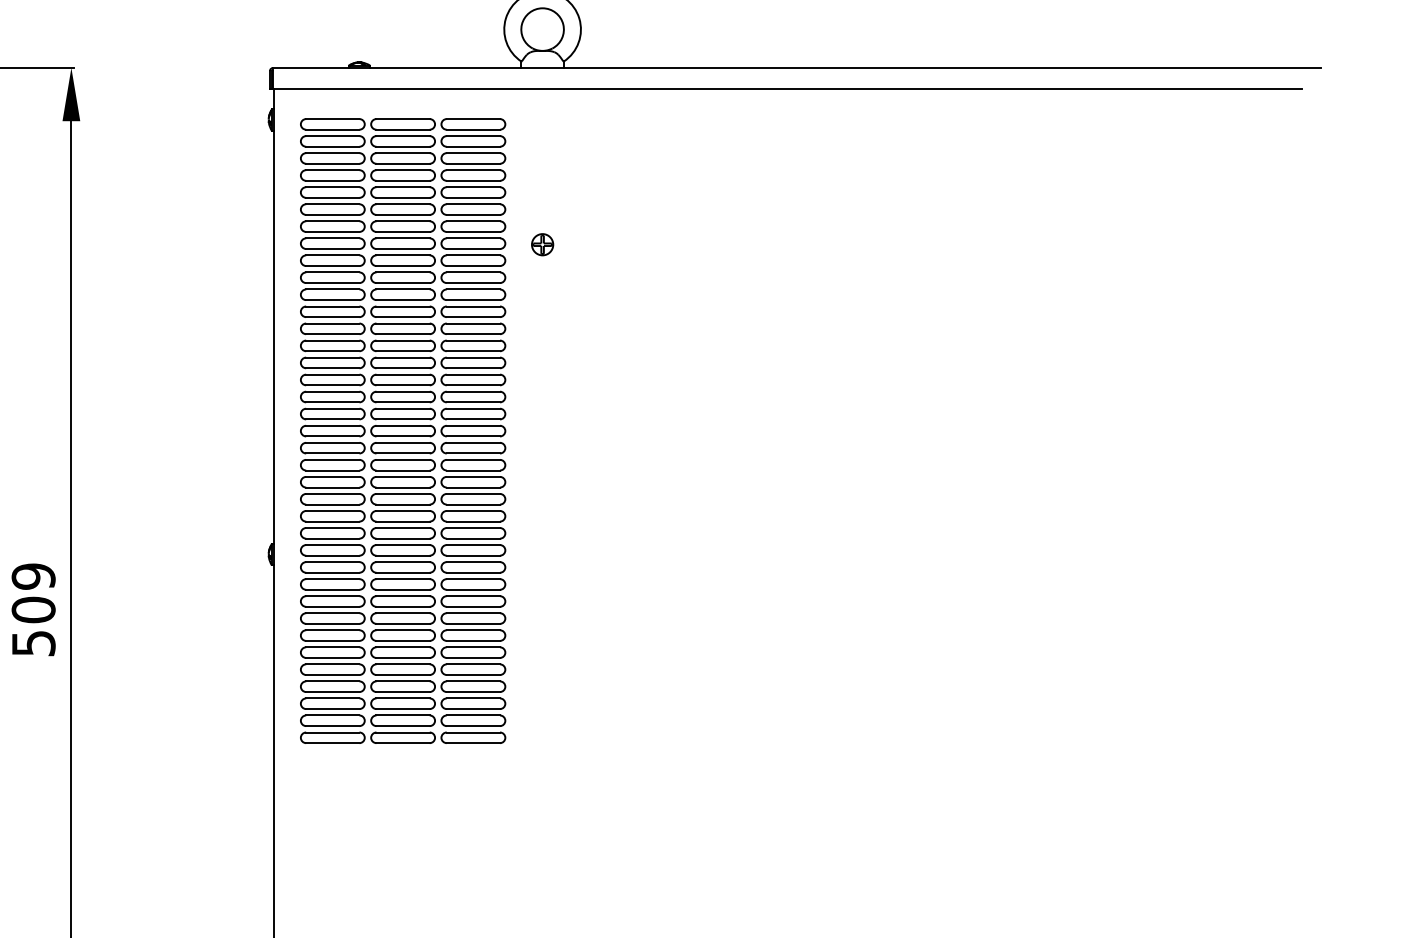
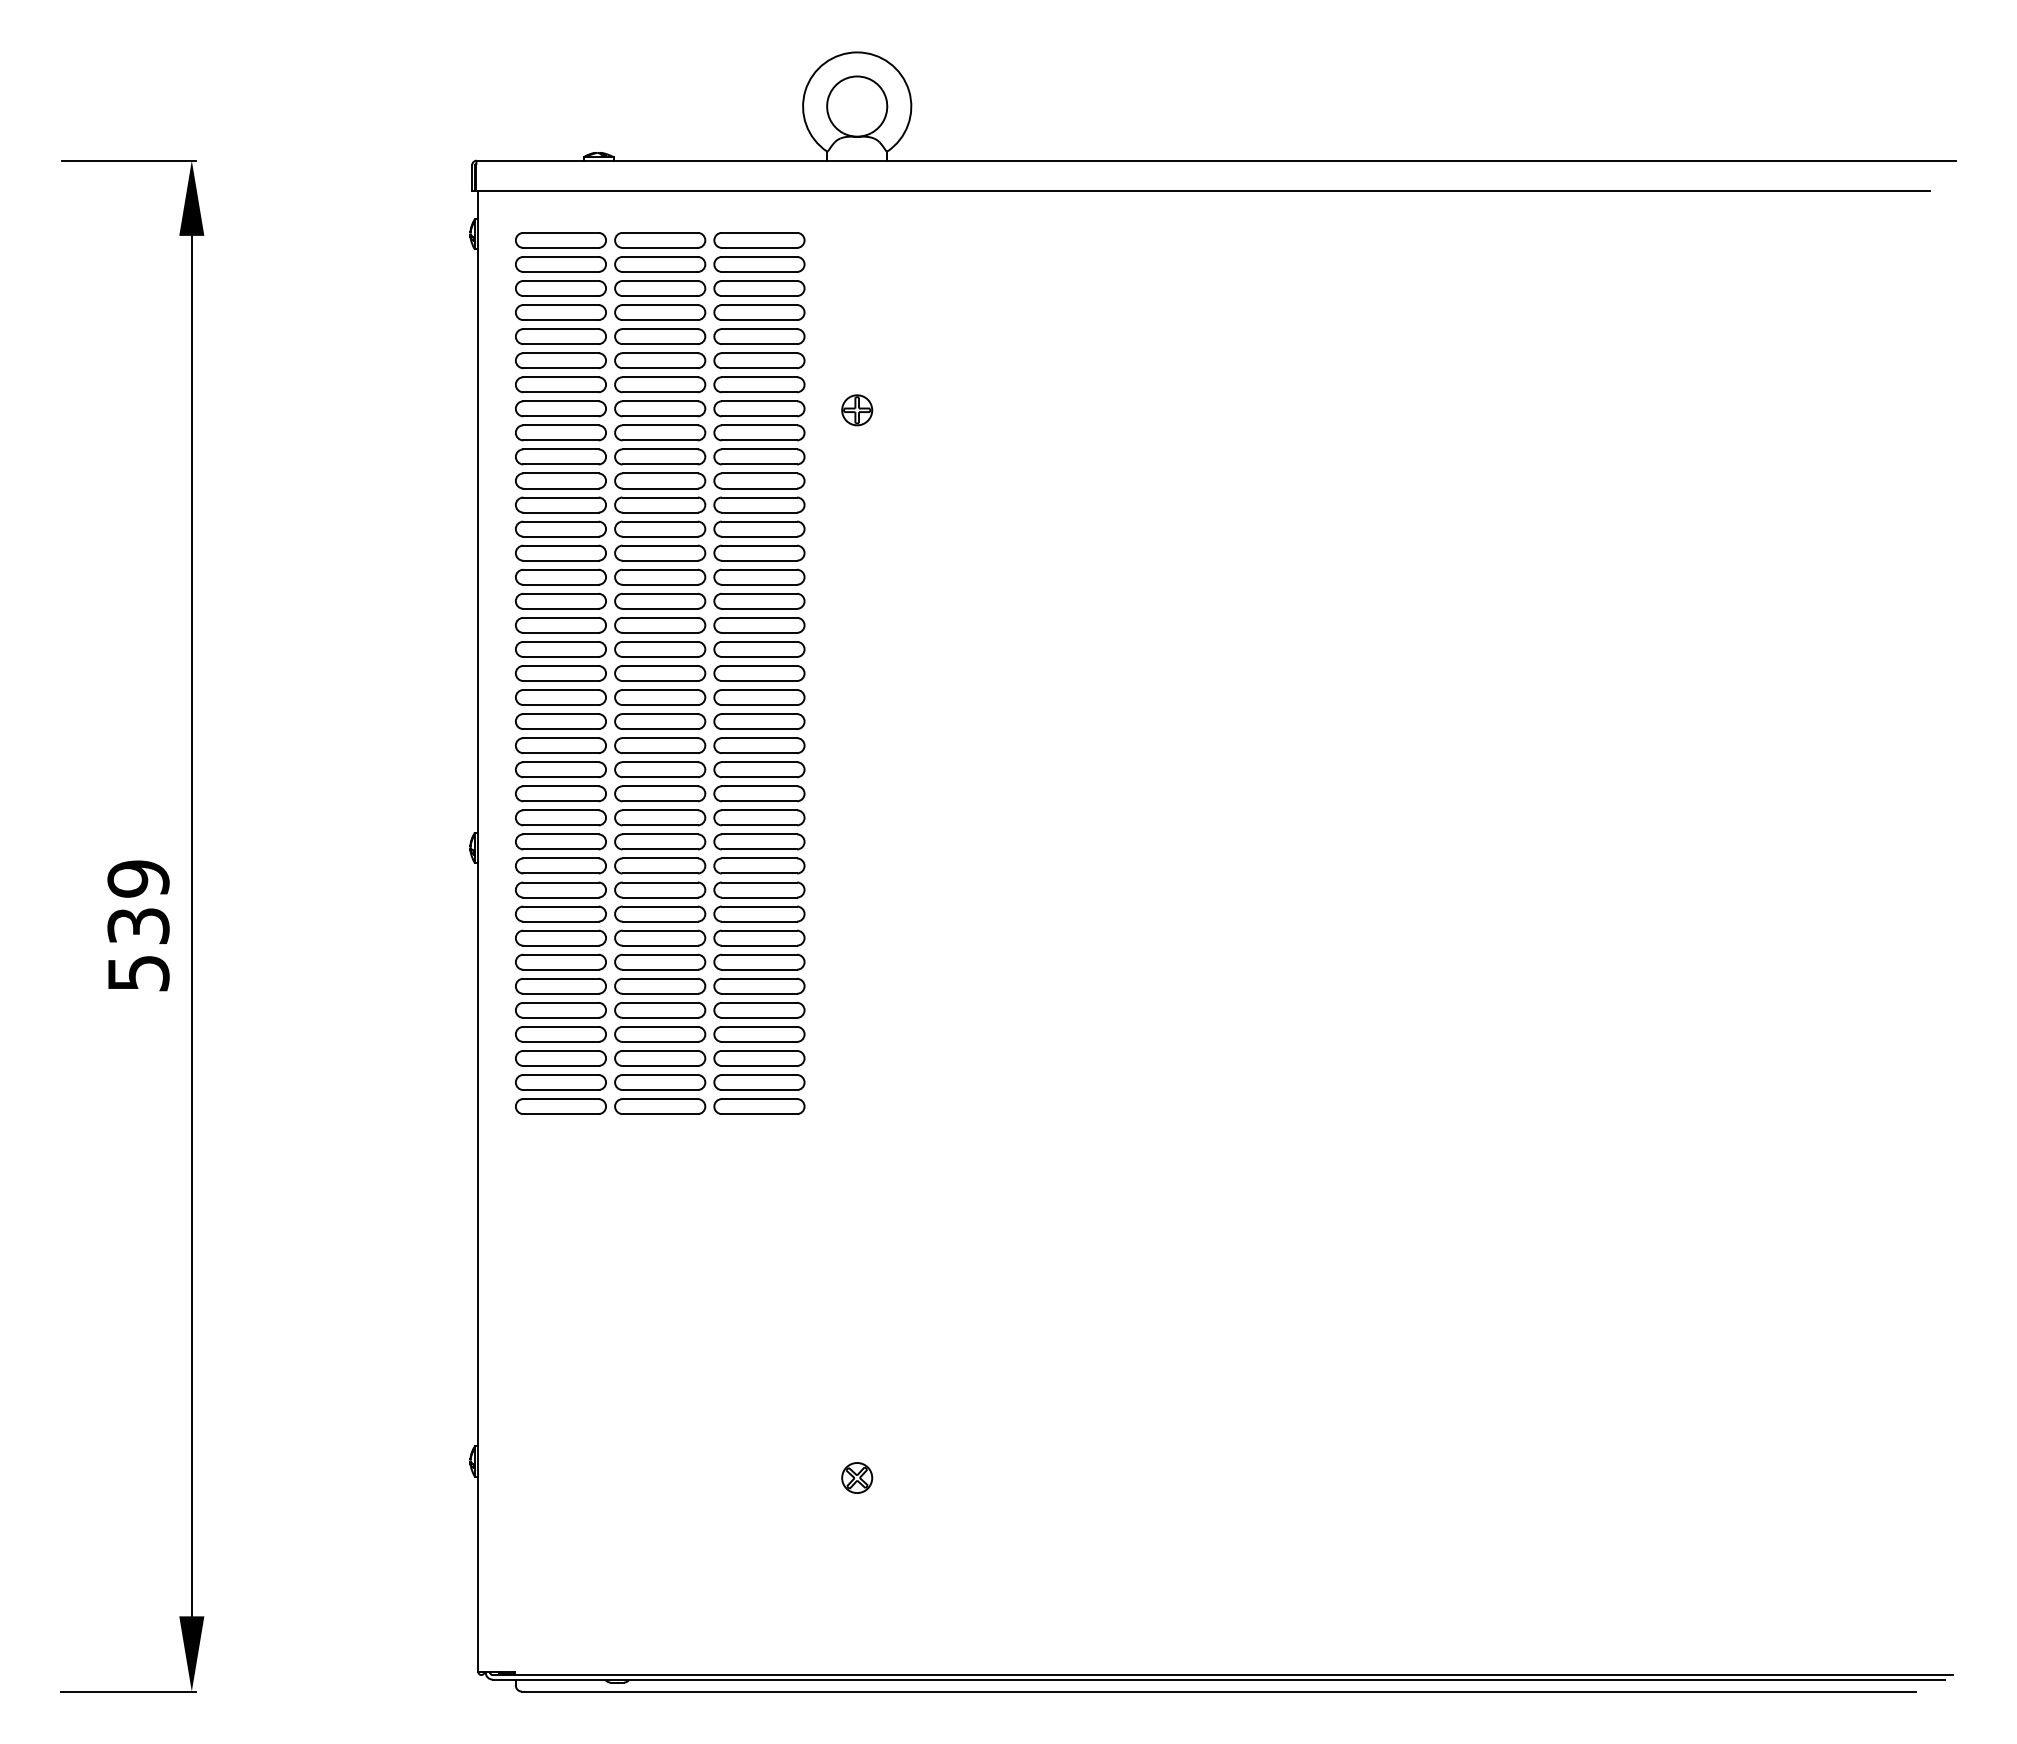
text: (33, 609) -> (138, 925), 509 -> 539

